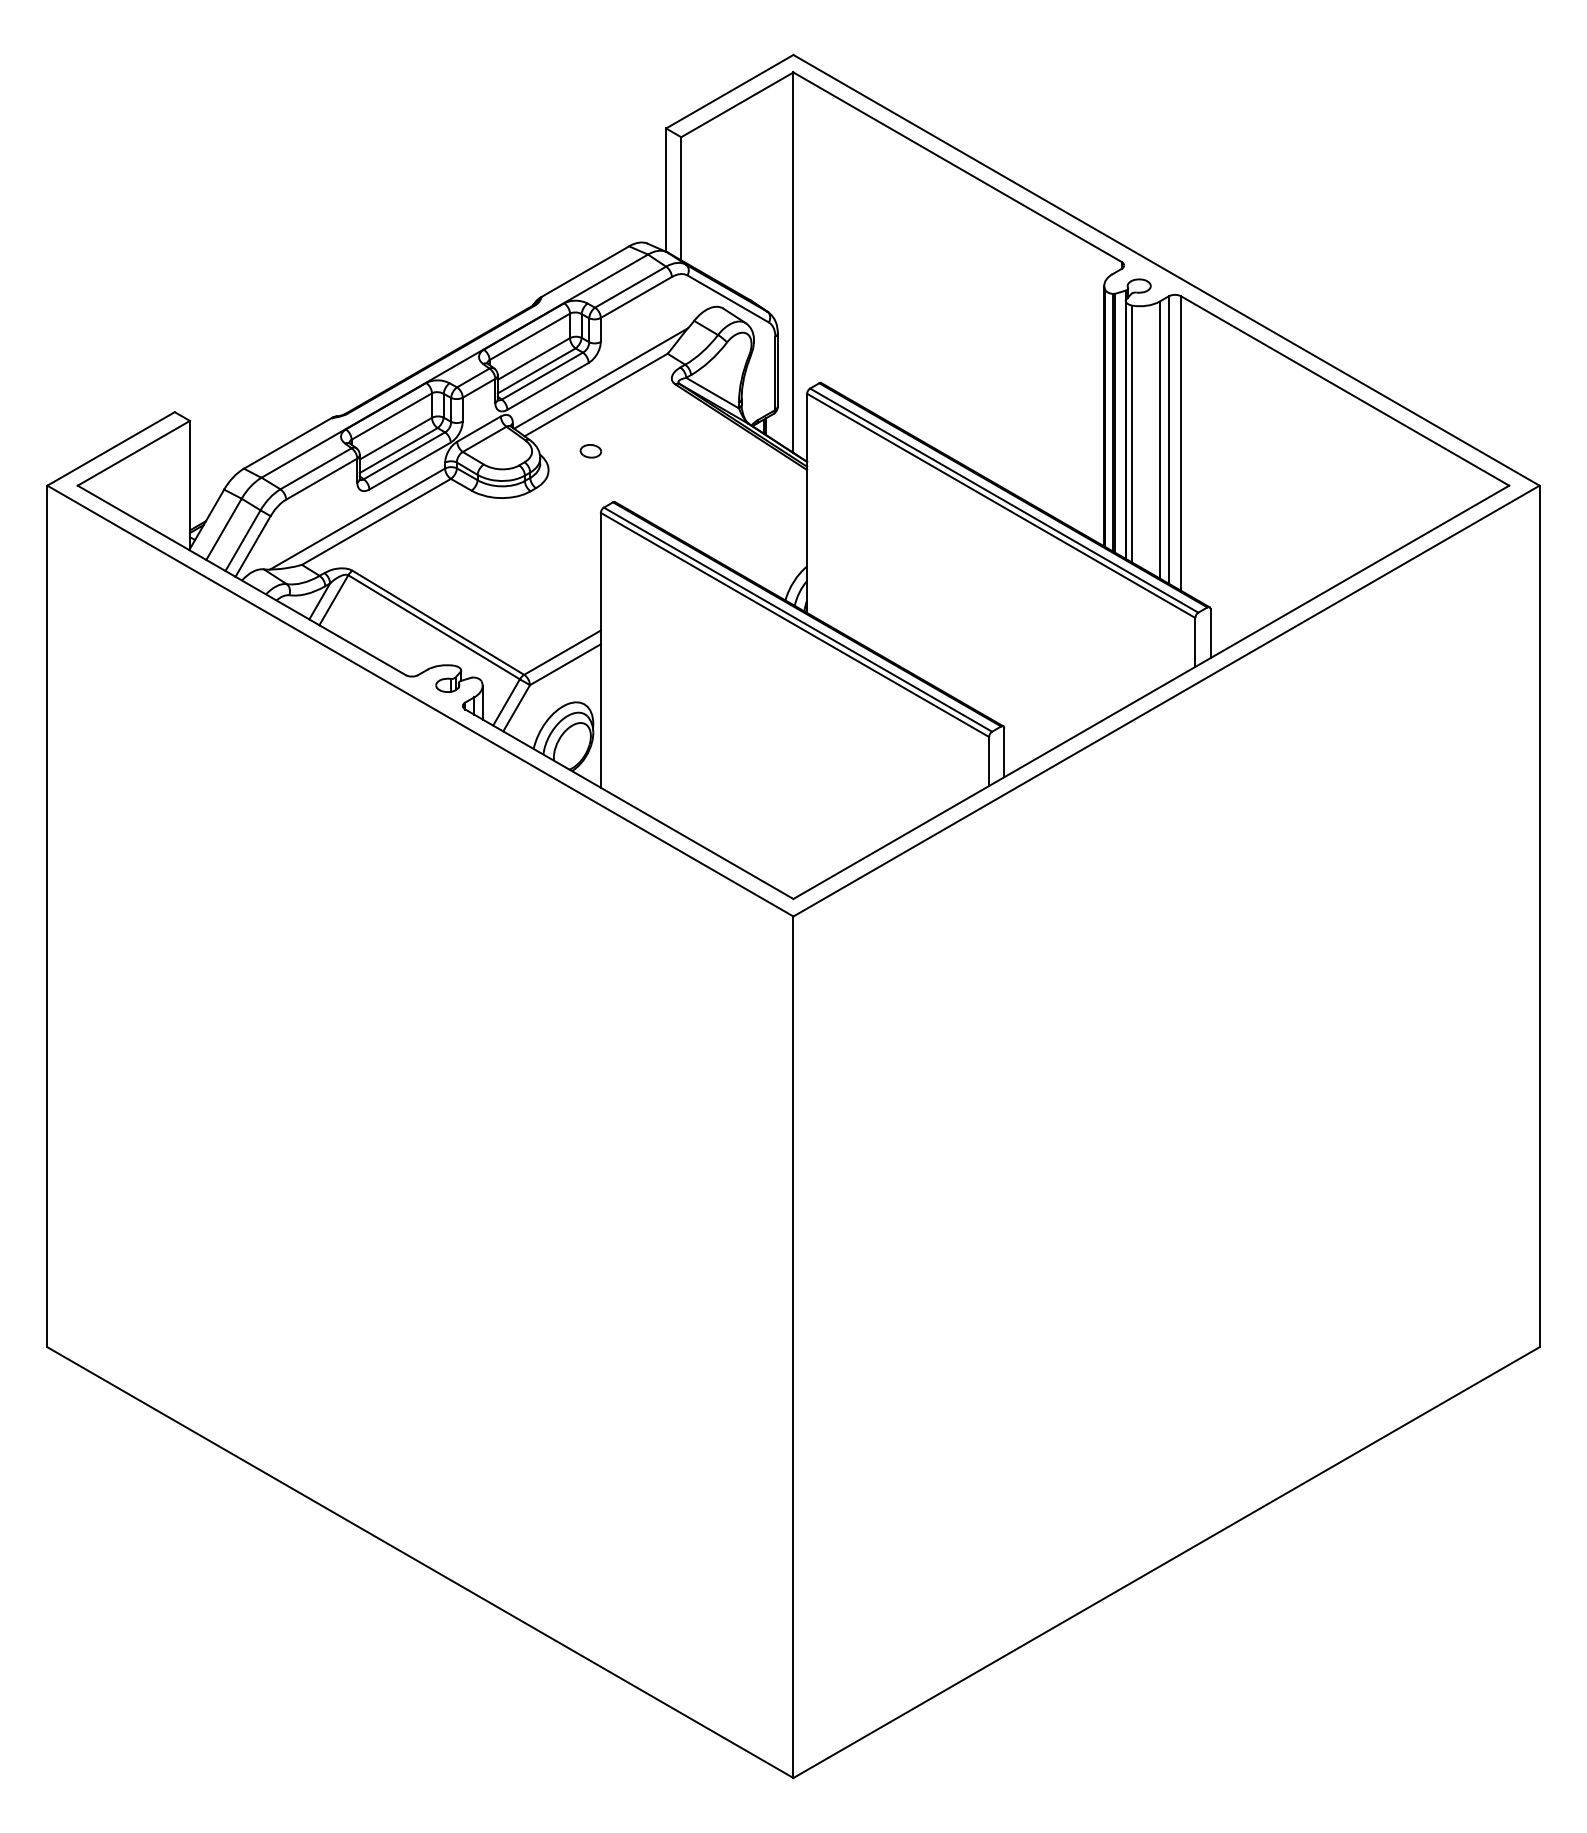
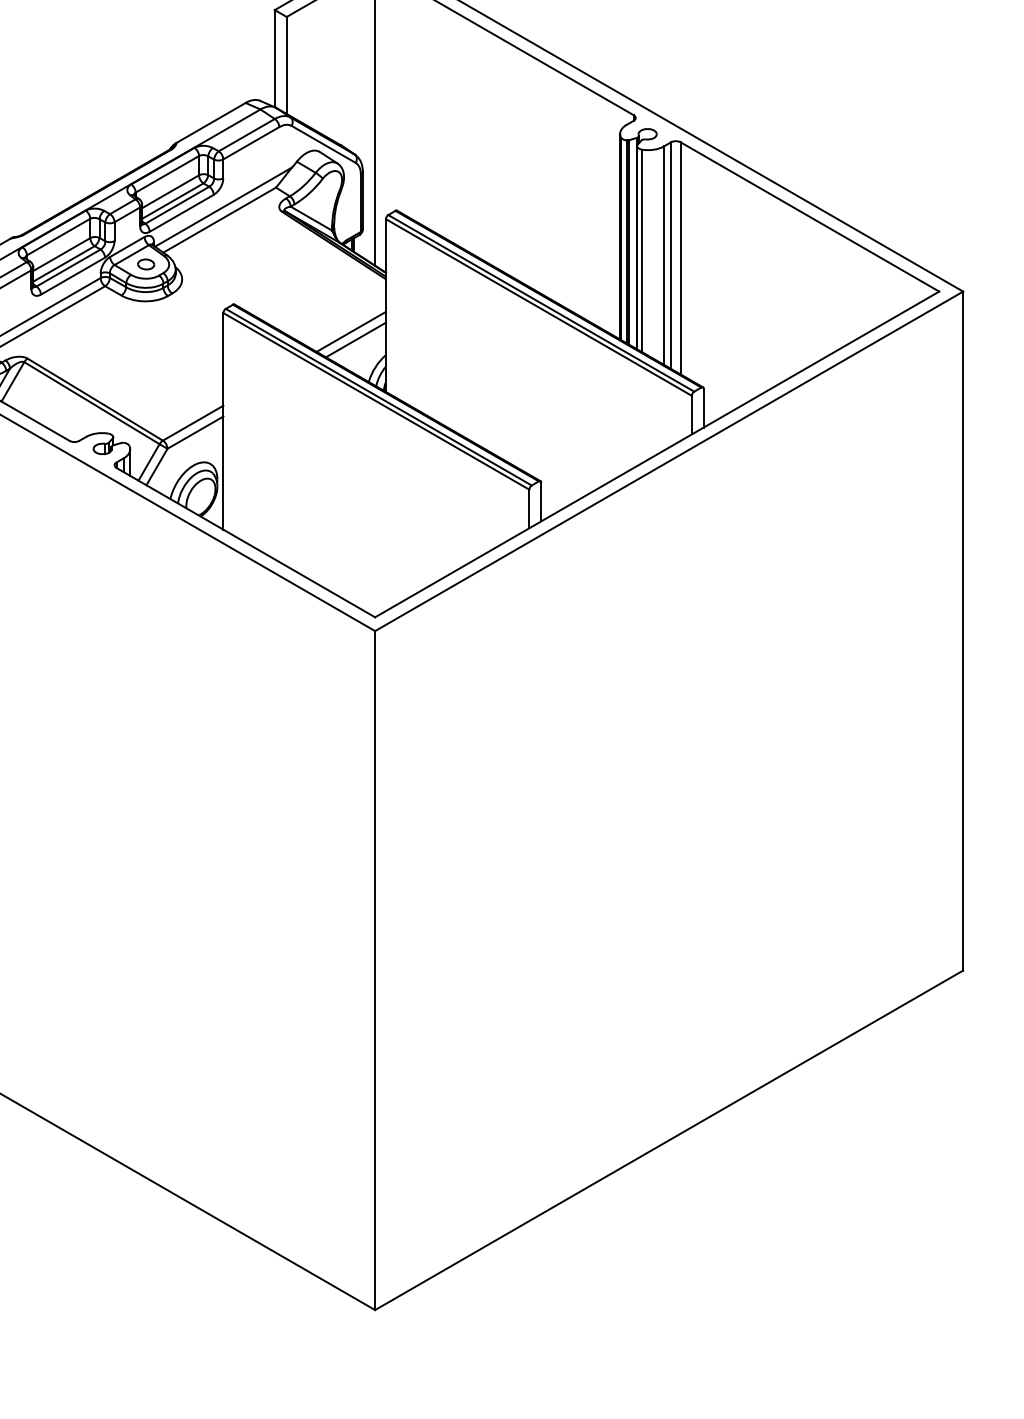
part: (590, 451) -> (145, 264), moved
line: (763, 536) -> (351, 331), added
line: (769, 547) -> (356, 340), added

